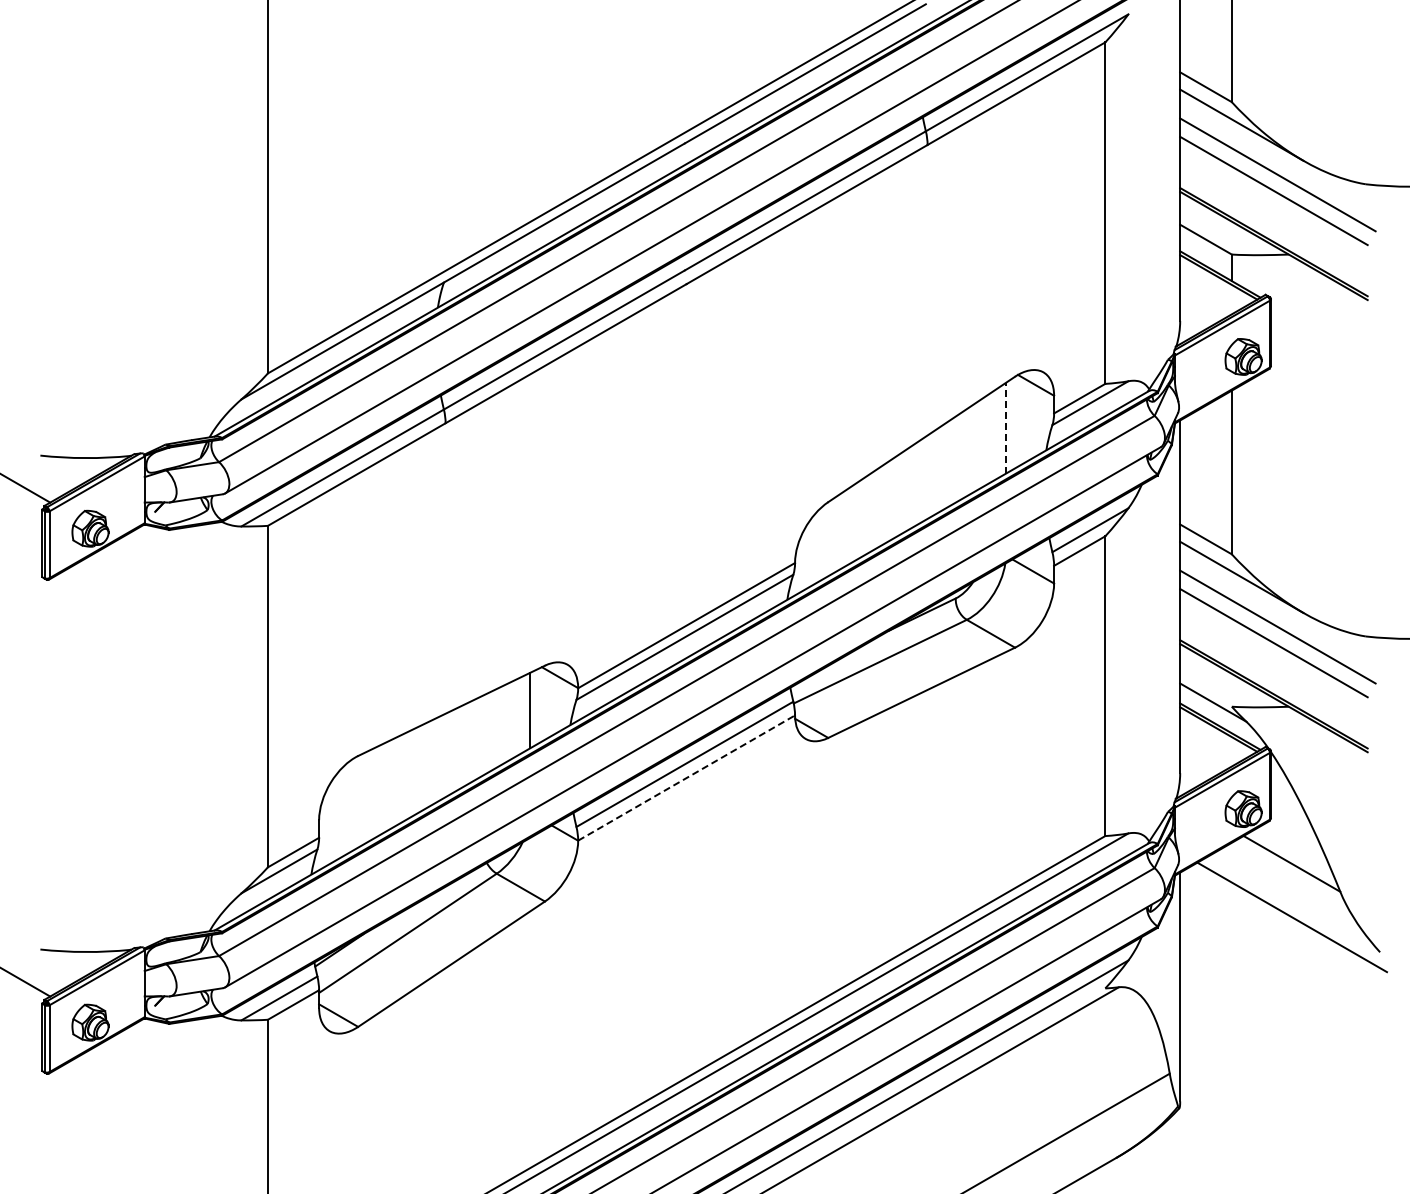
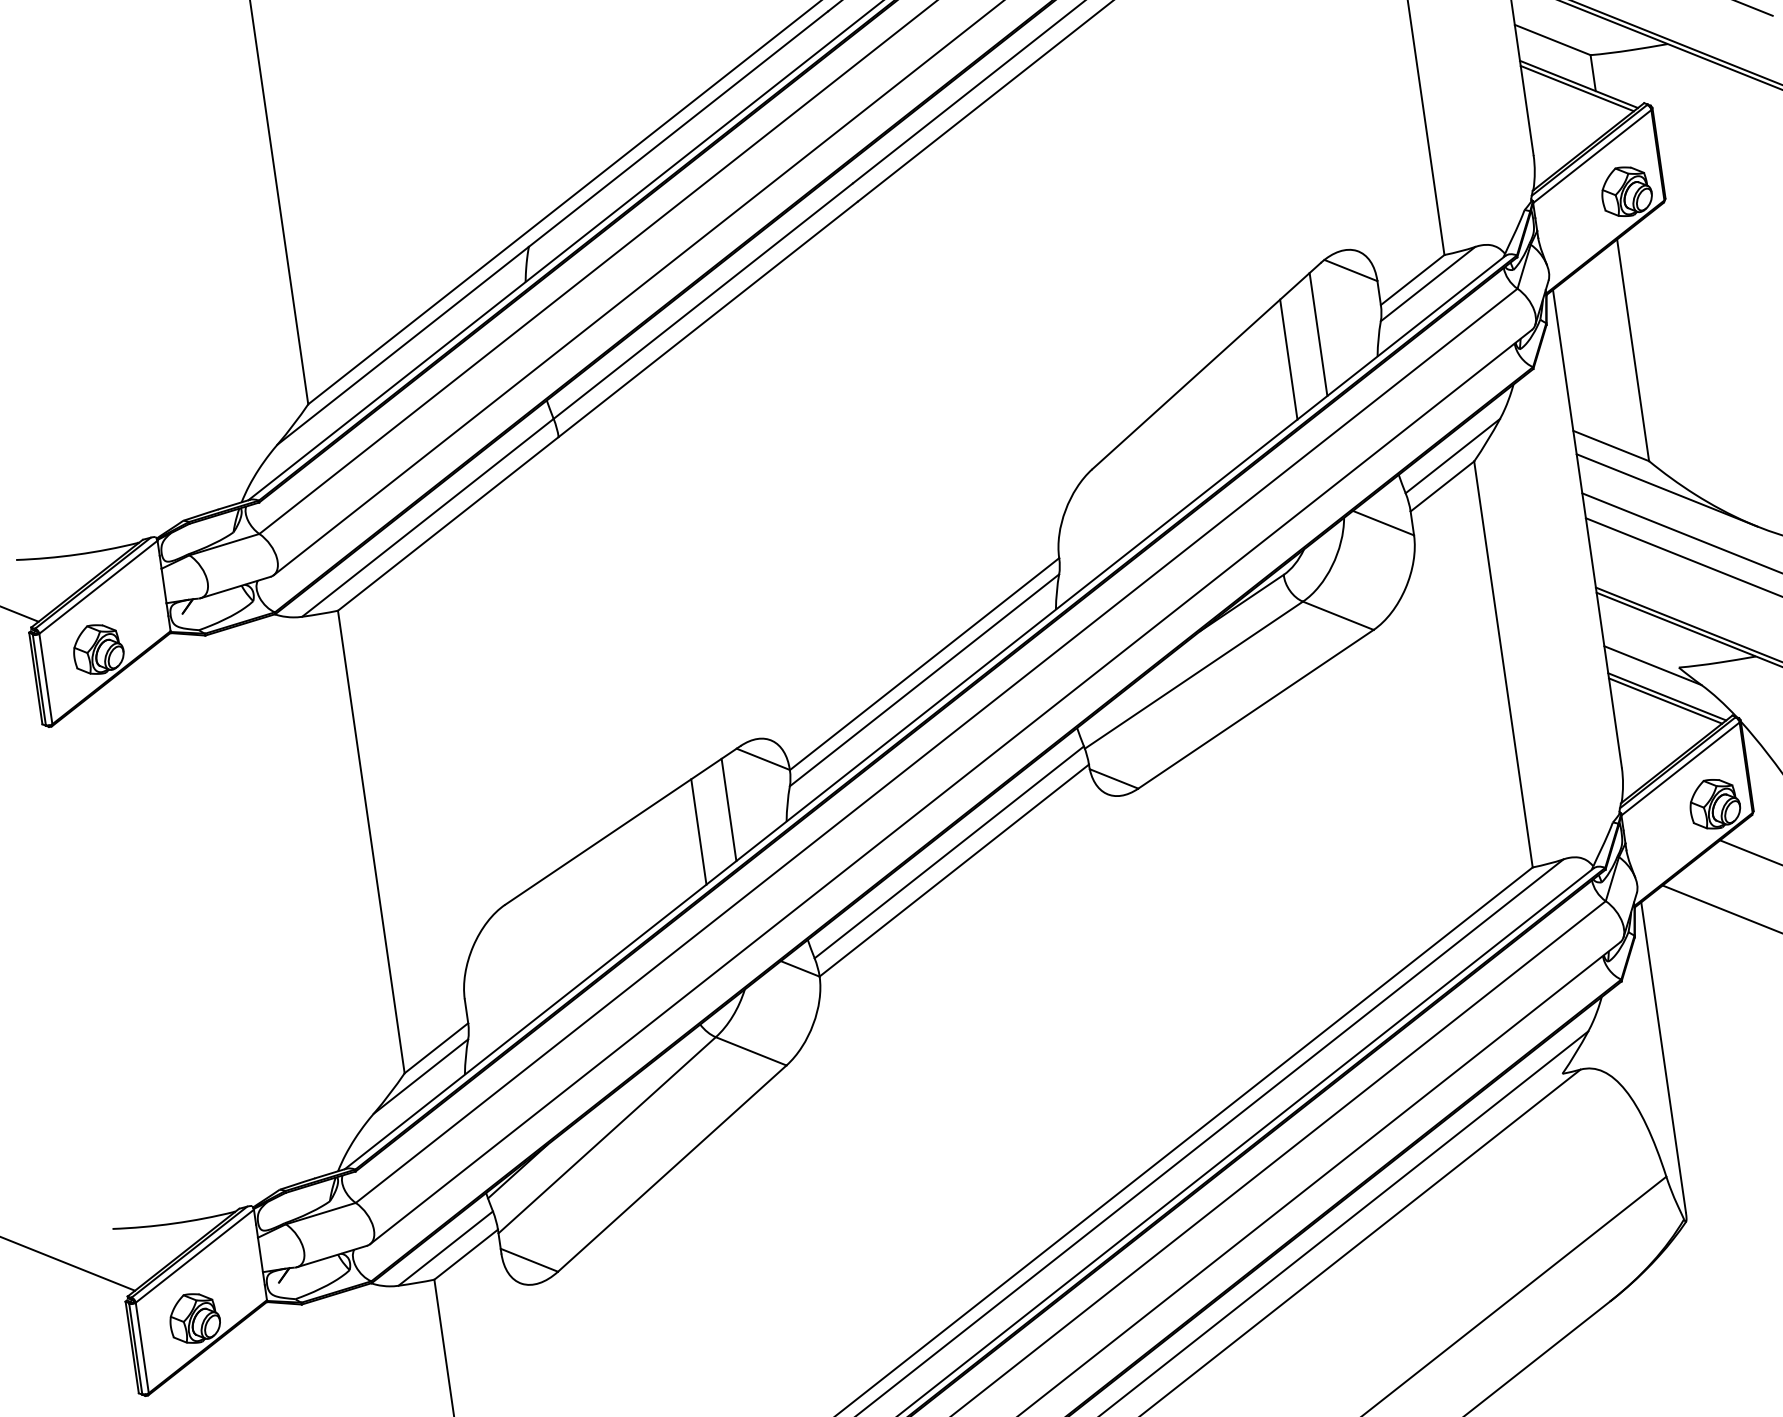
line: (1005, 427) -> (1317, 333), dashed -> solid
line: (981, 443) -> (1288, 359), added
line: (505, 723) -> (698, 832), added
line: (687, 777) -> (955, 869), dashed -> solid

